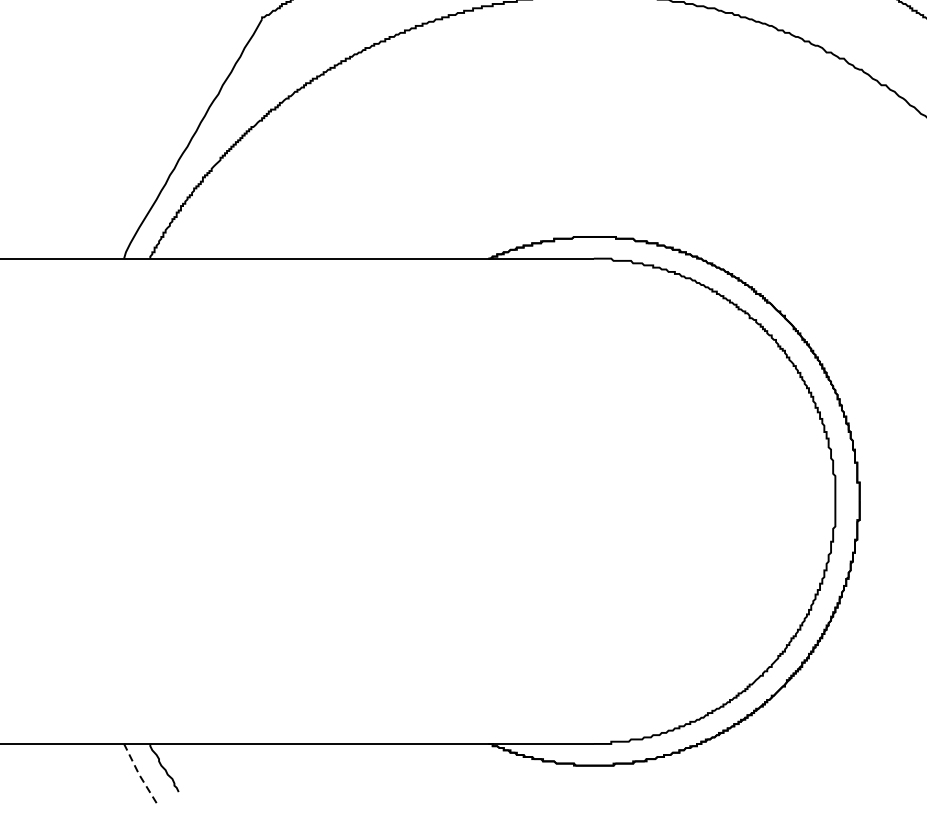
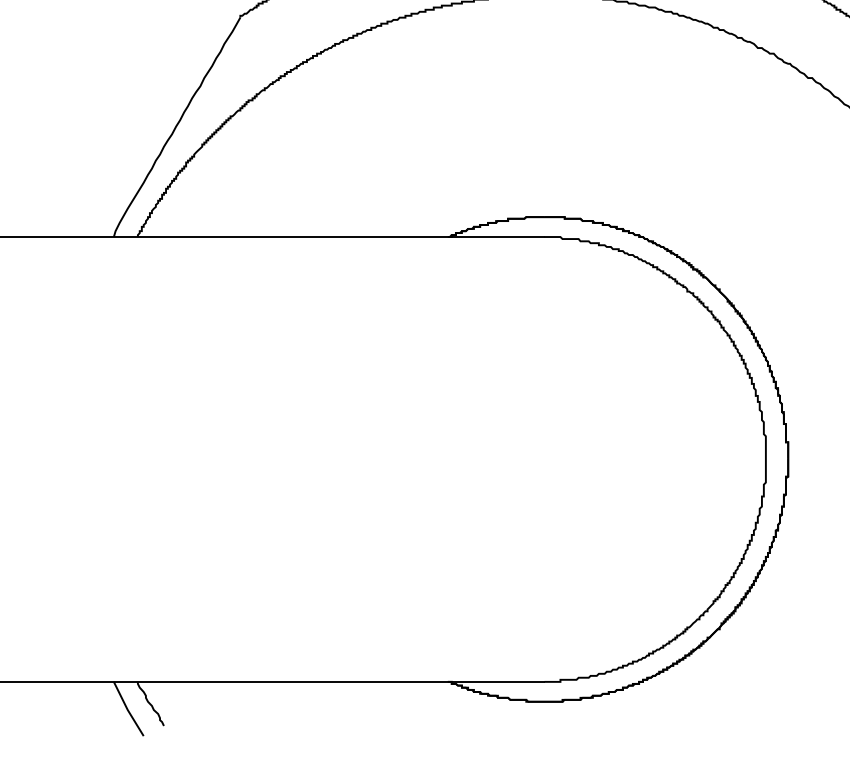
line: (138, 775) -> (127, 710), dashed -> solid

